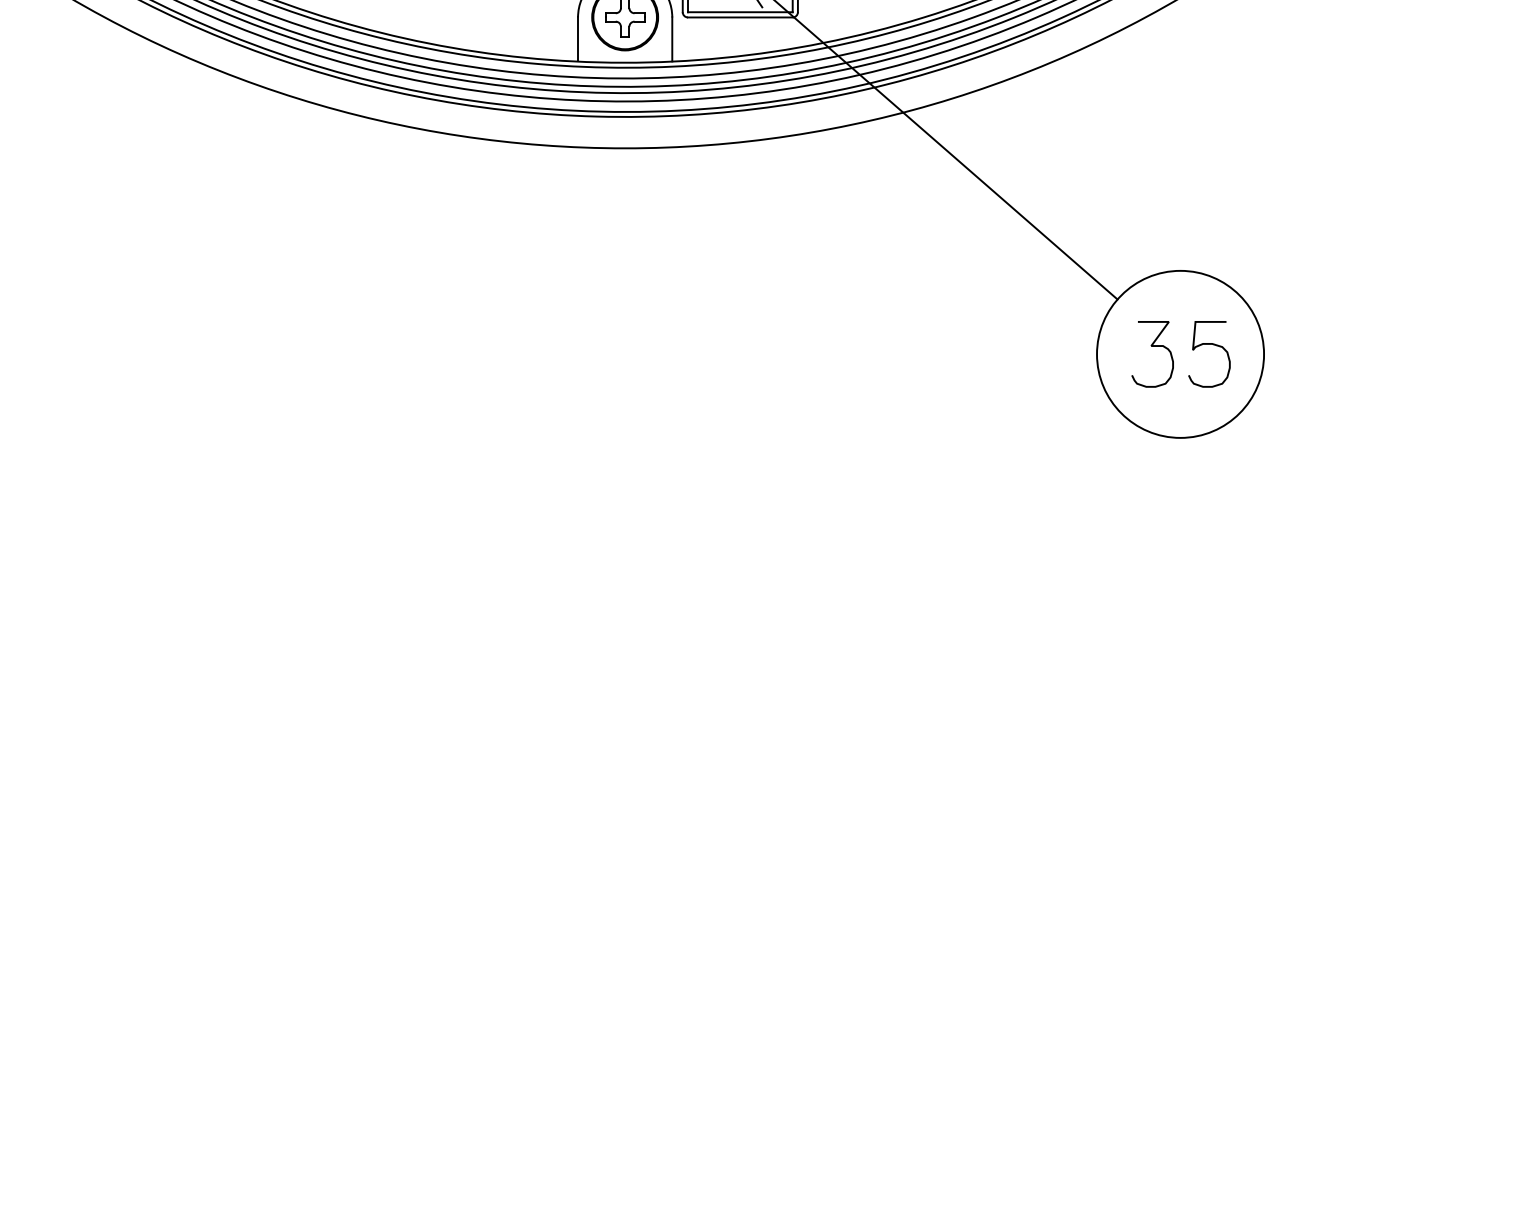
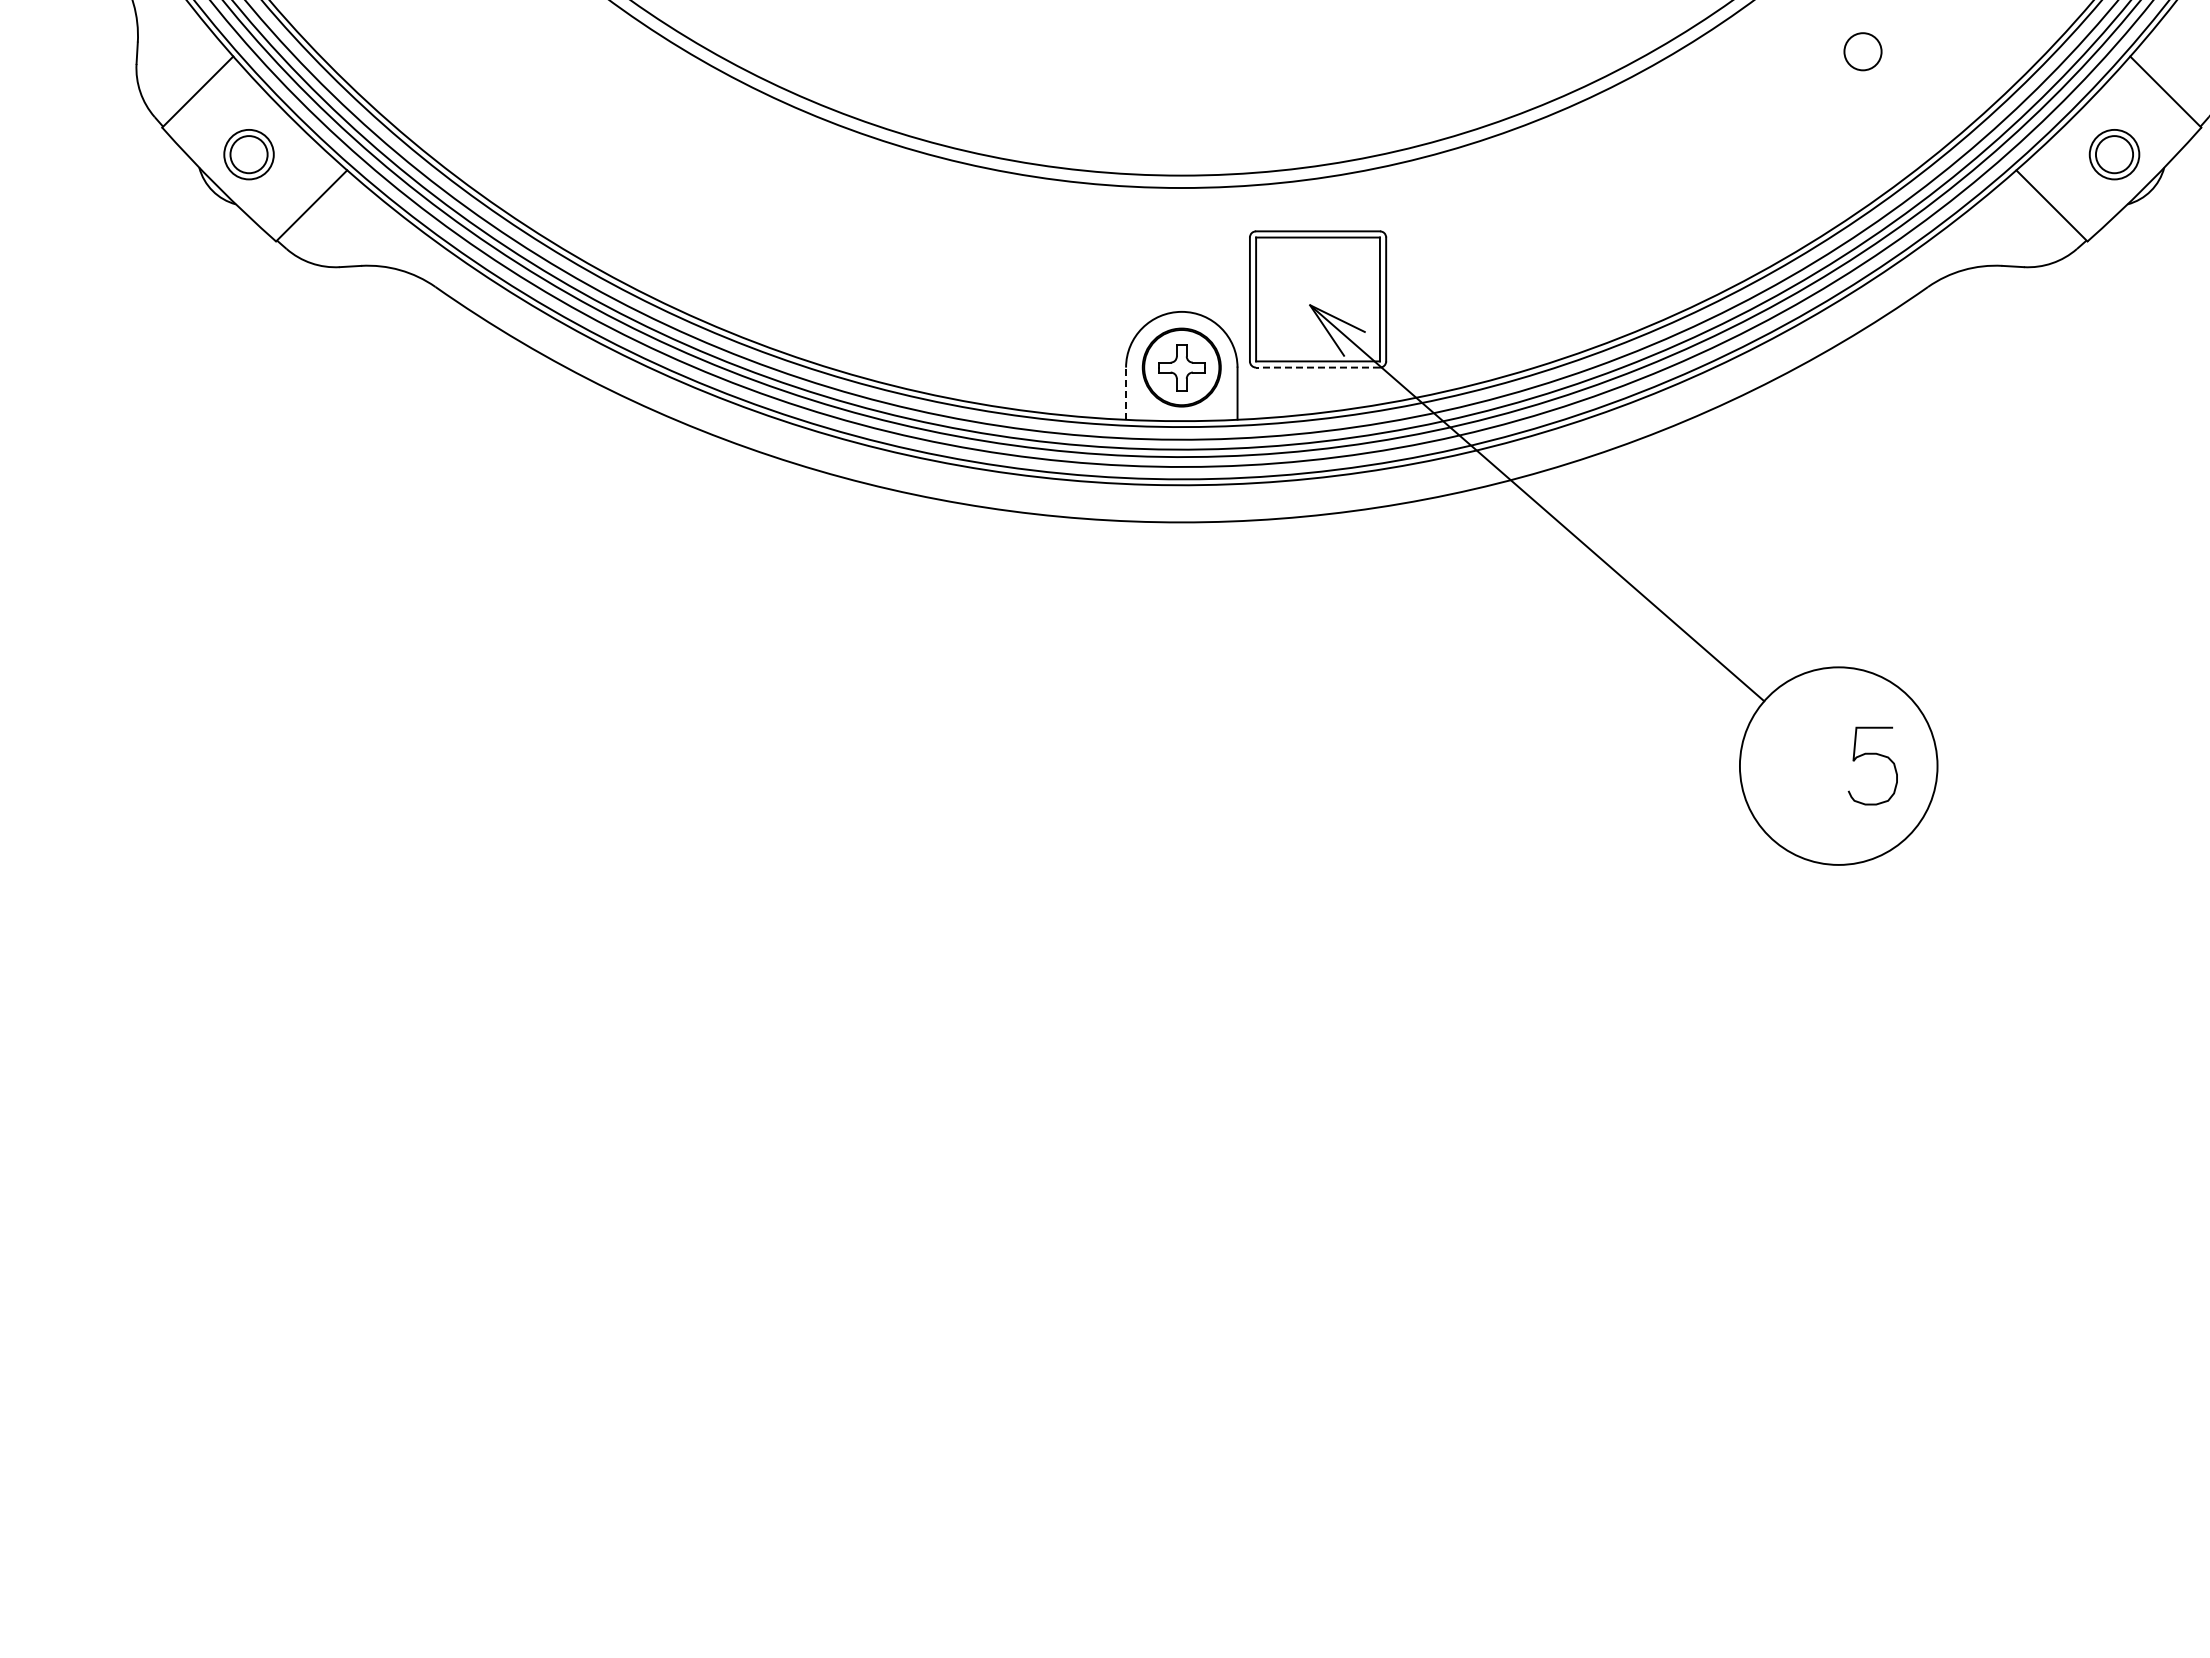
line: (740, 17) -> (1318, 367), solid -> dashed
line: (578, 39) -> (1126, 393), solid -> dashed
curve: (1152, 347) -> (1805, 757), removed

